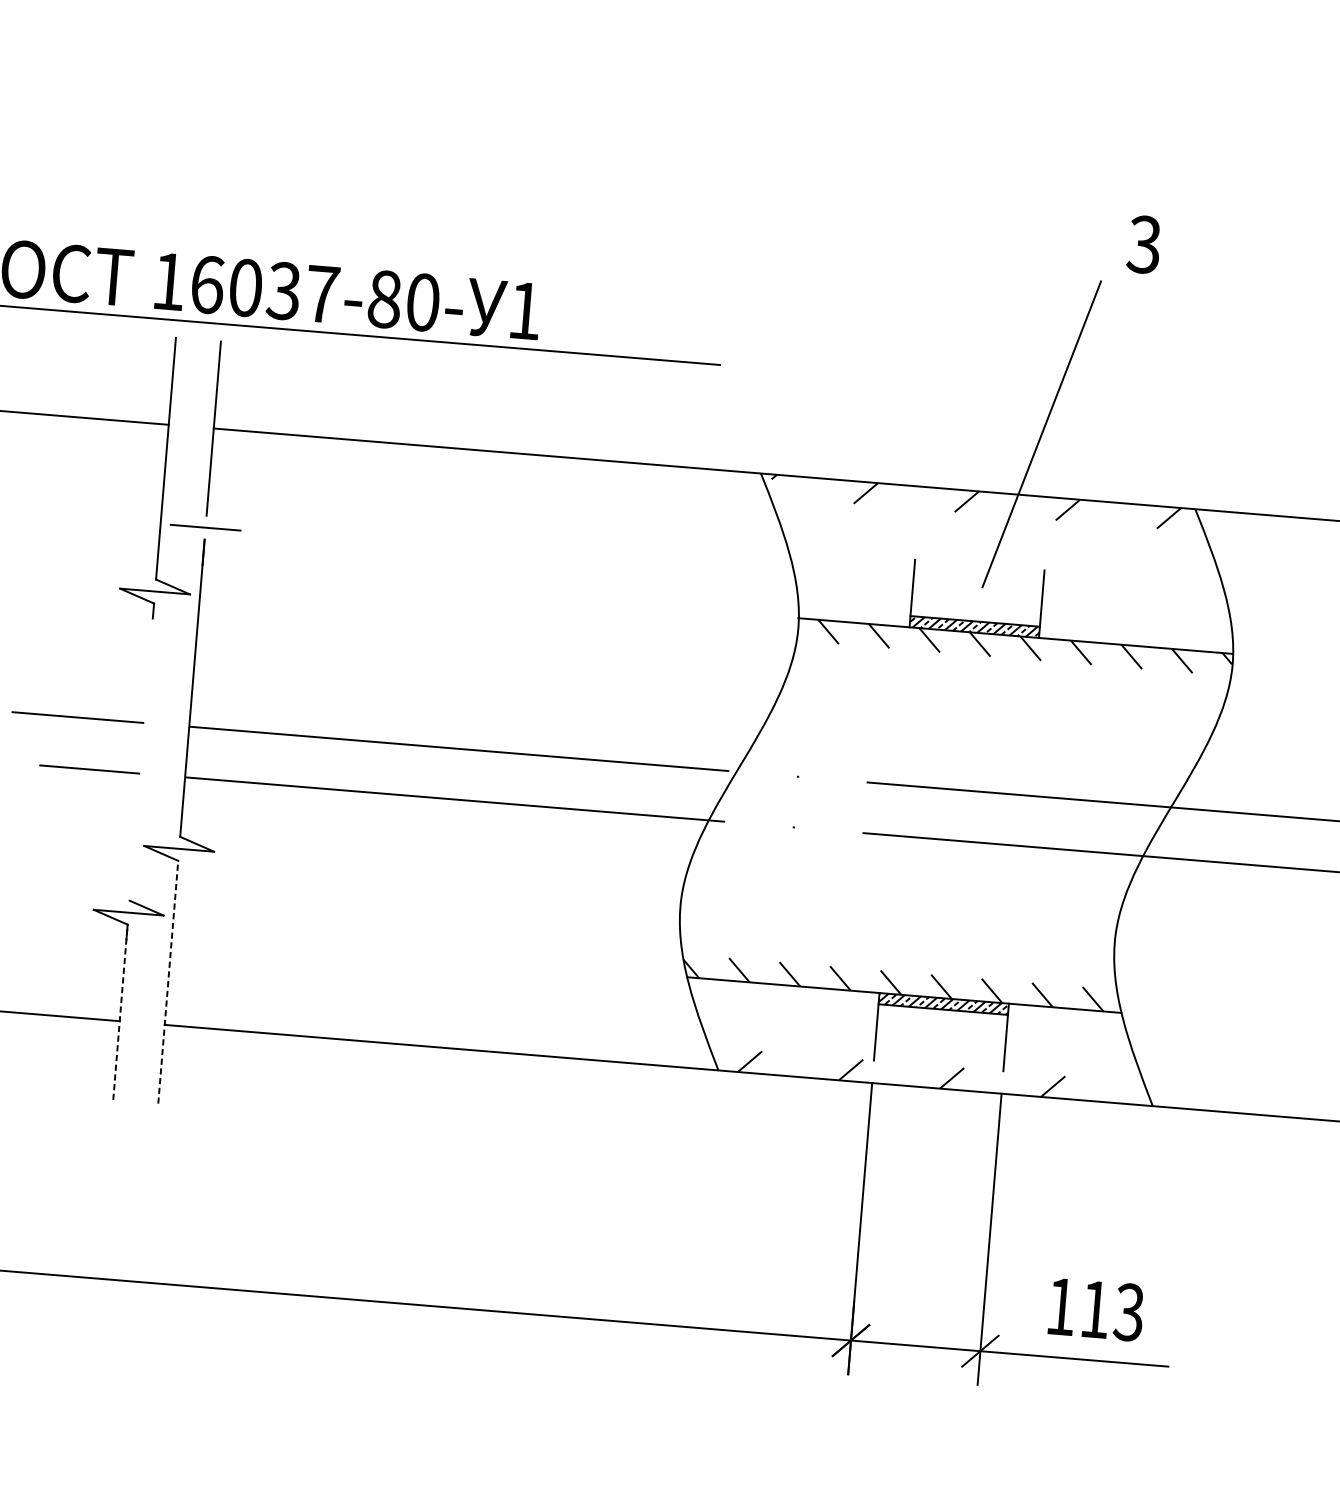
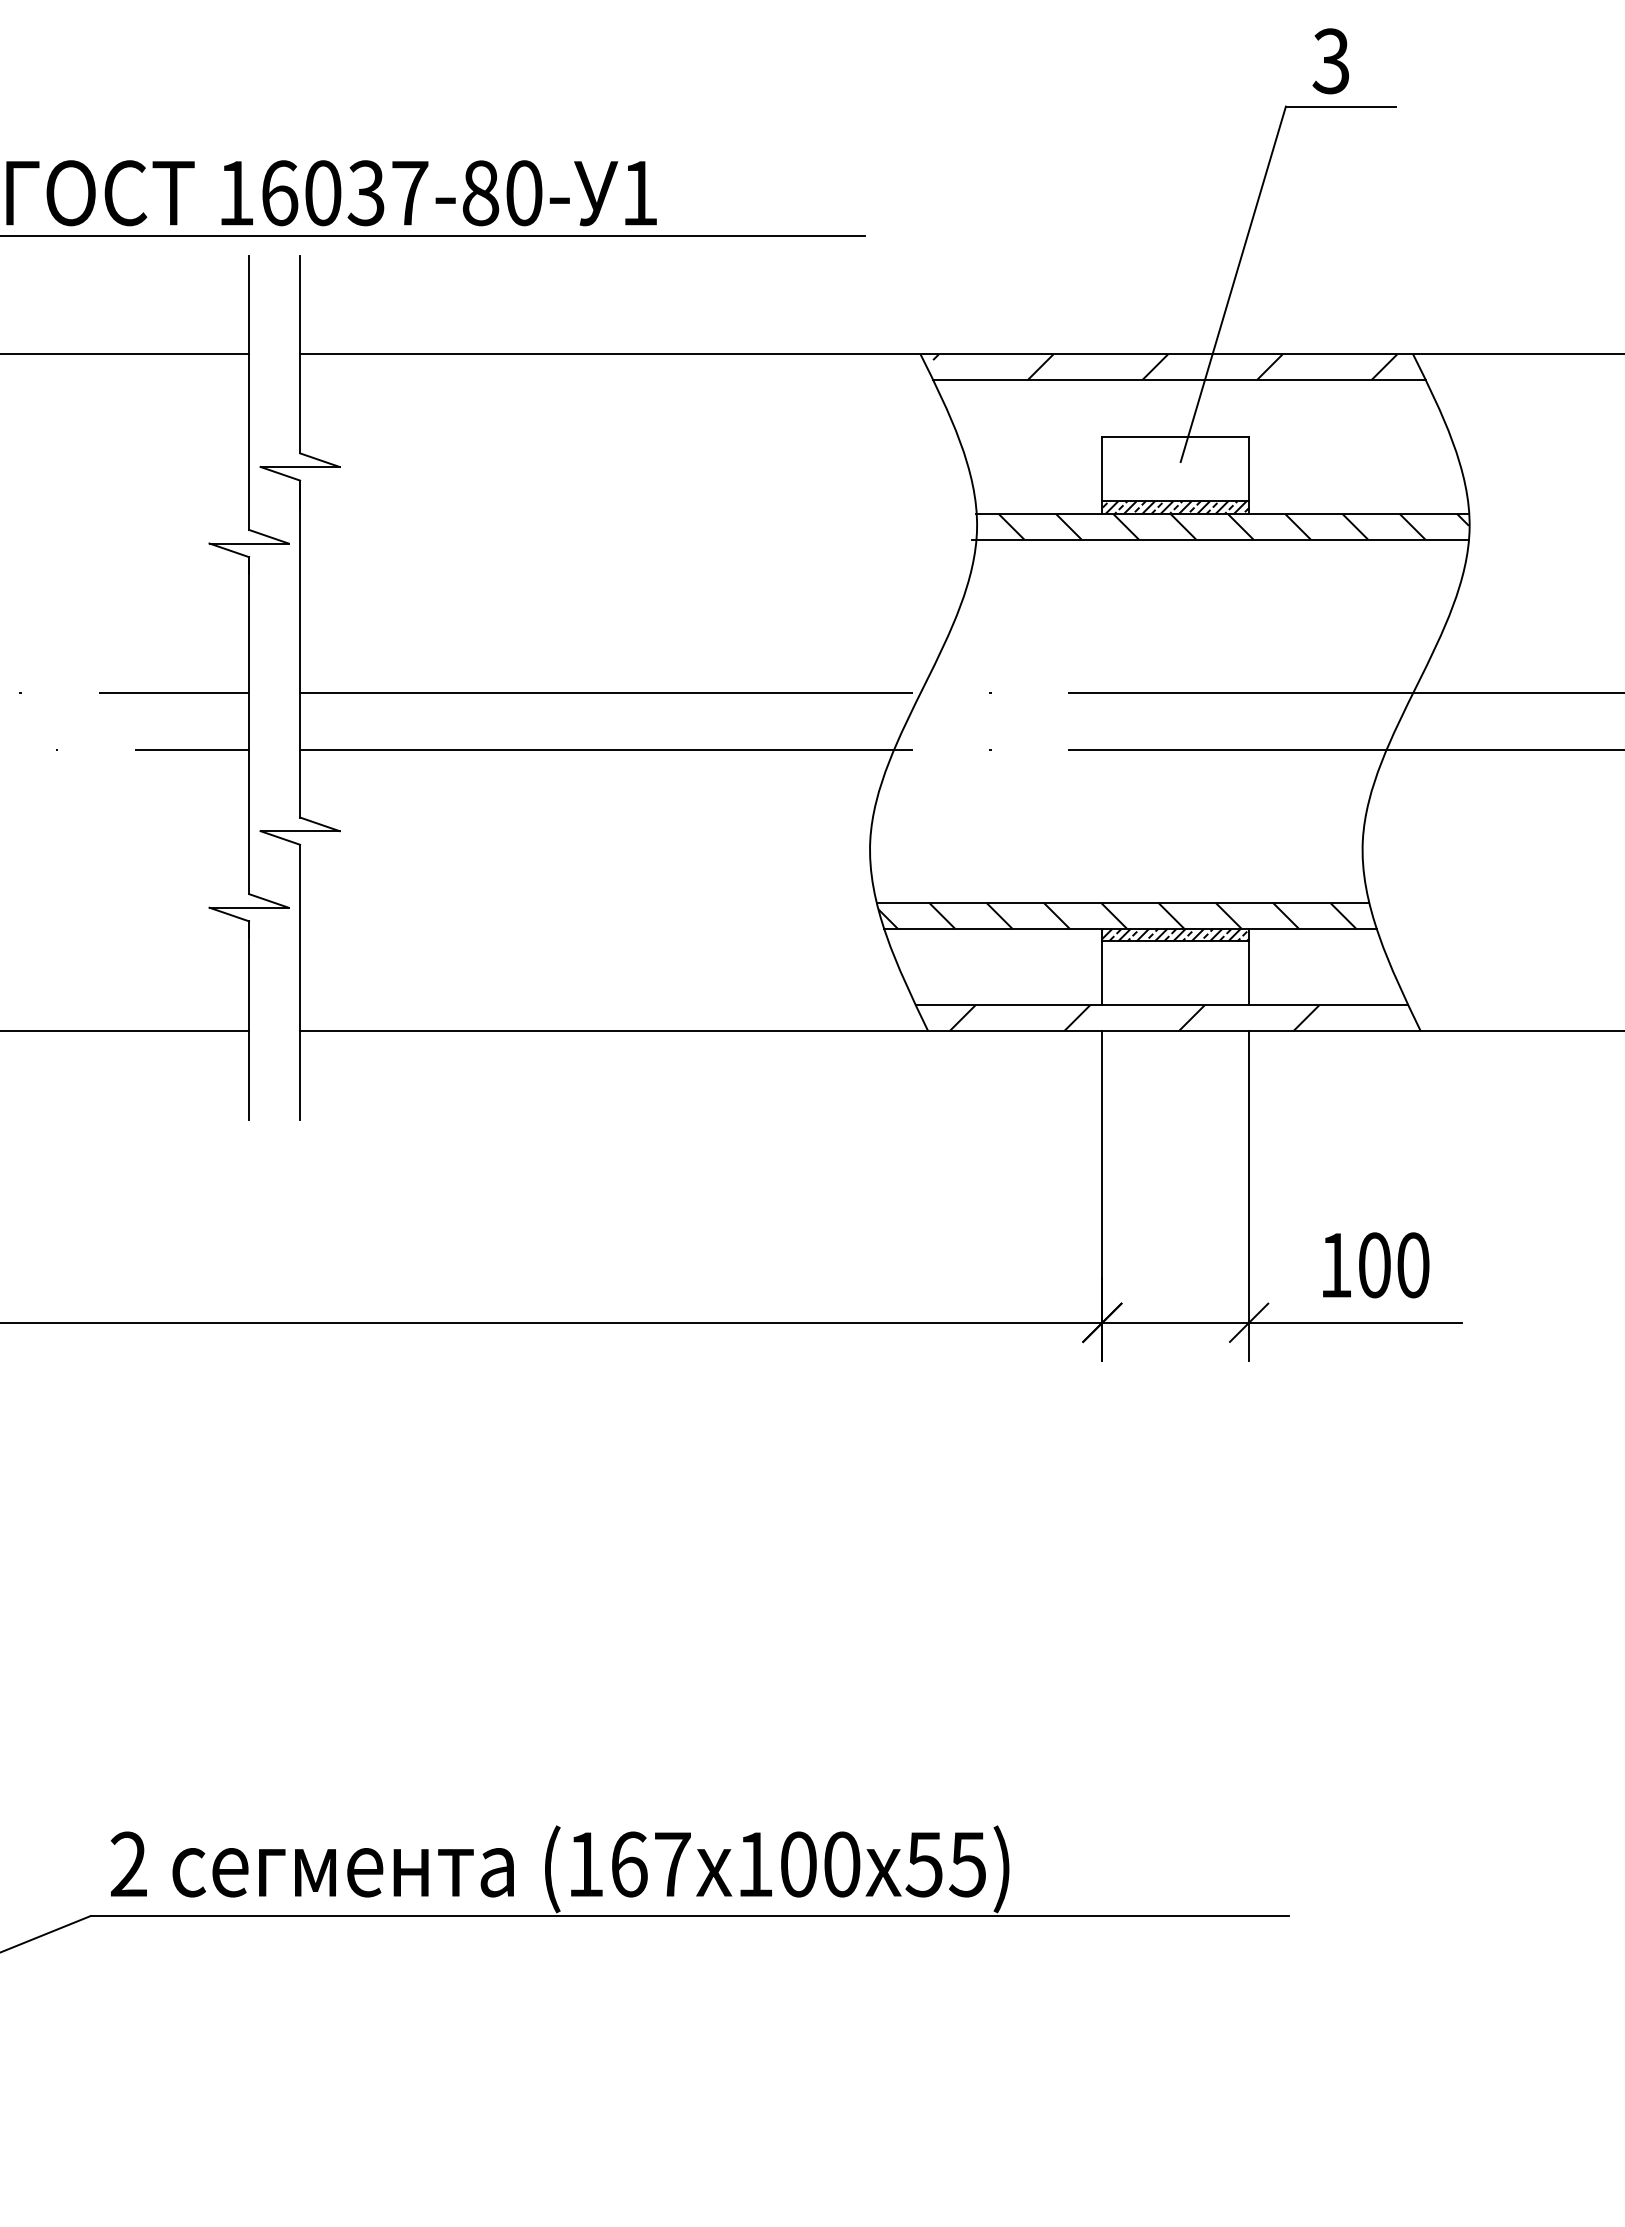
line: (1149, 285) -> (1340, 106), added
line: (987, 515) -> (1179, 380), added
line: (223, 522) -> (319, 459), added
line: (187, 532) -> (280, 473), added
line: (979, 565) -> (1175, 437), added
line: (1011, 658) -> (1220, 539), added
line: (142, 752) -> (249, 725), added
line: (899, 972) -> (1122, 903), added
line: (168, 982) -> (300, 982), dashed -> solid
line: (120, 1012) -> (249, 1020), dashed -> solid
line: (926, 1065) -> (1161, 1005), added
text: (1112, 1311) -> (1394, 1265), 113 -> 100

